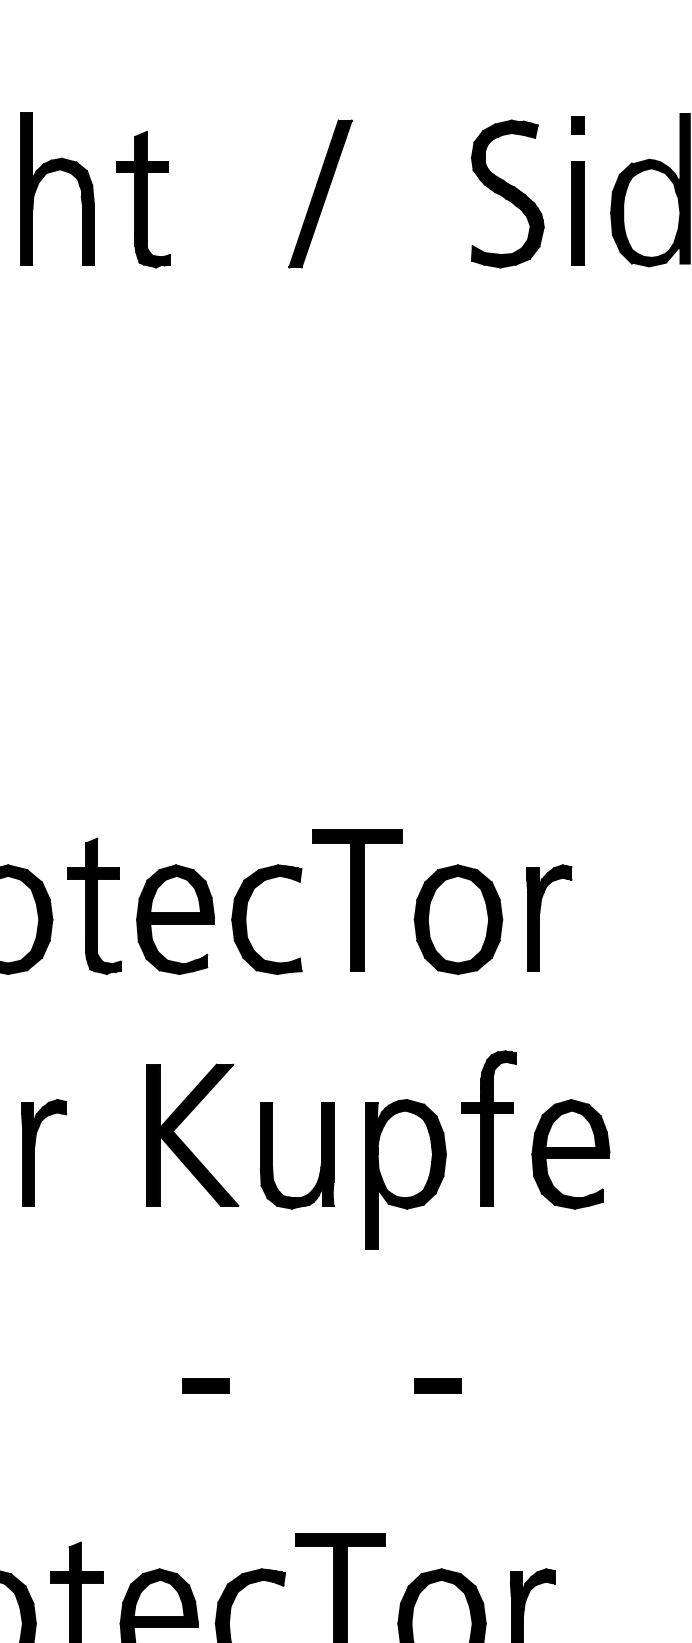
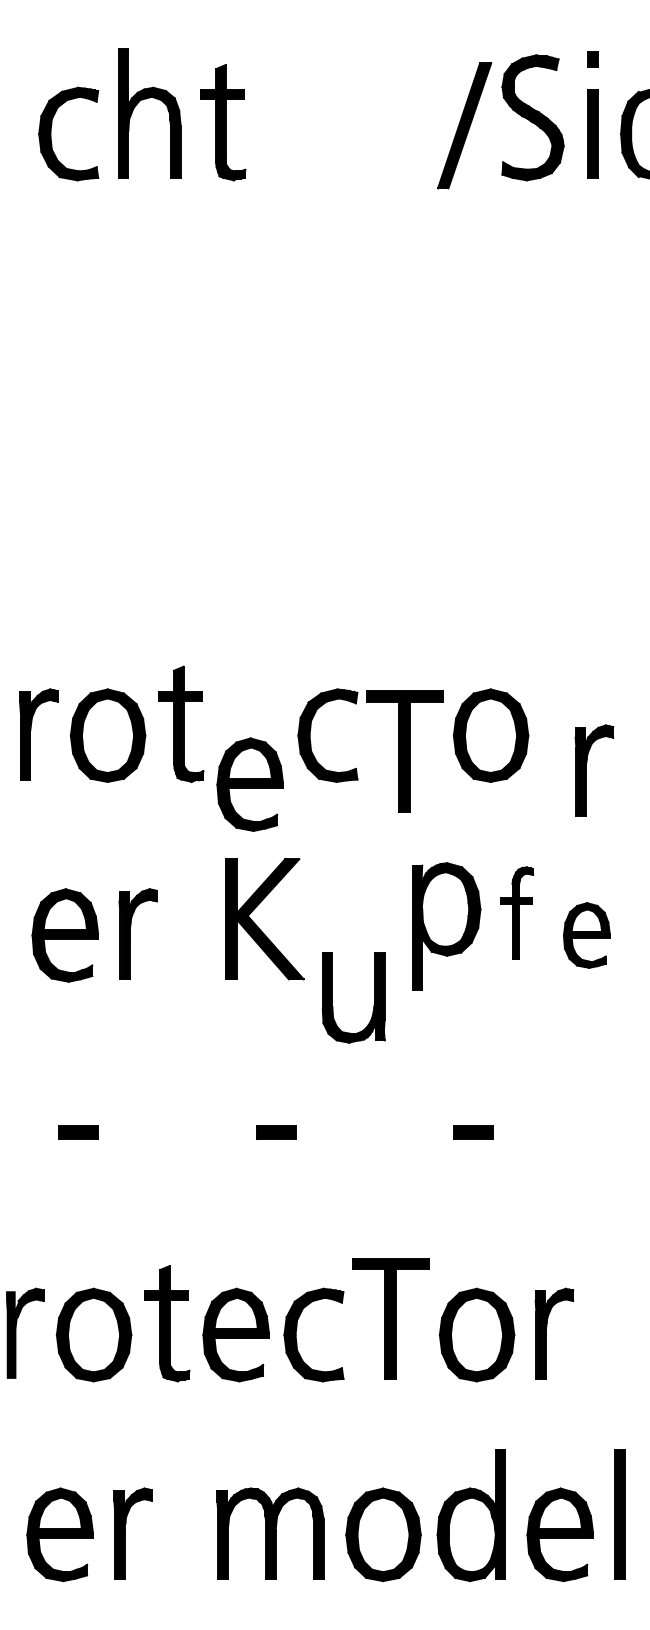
part: (320, 193) -> (464, 125), moved
part: (356, 900) -> (404, 751), moved
part: (540, 918) -> (586, 770), moved
part: (174, 919) -> (249, 784), moved
part: (488, 1127) -> (516, 912), size x0.7
part: (570, 1154) -> (586, 935), size x0.7
part: (272, 1155) -> (332, 997), moved
part: (406, 1174) -> (446, 926), moved

